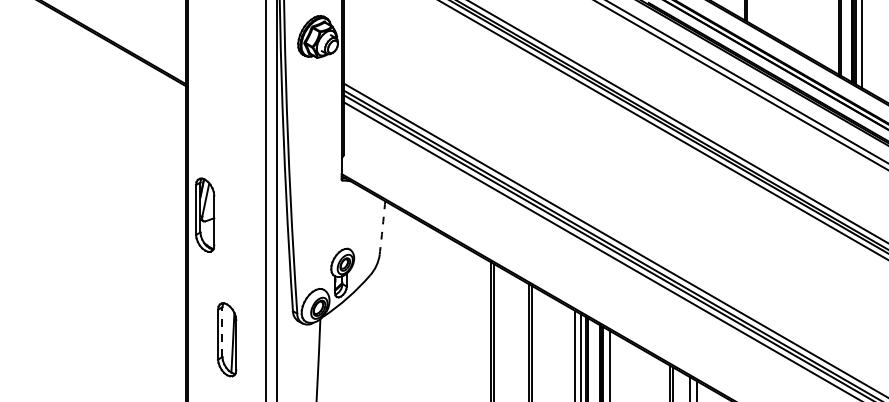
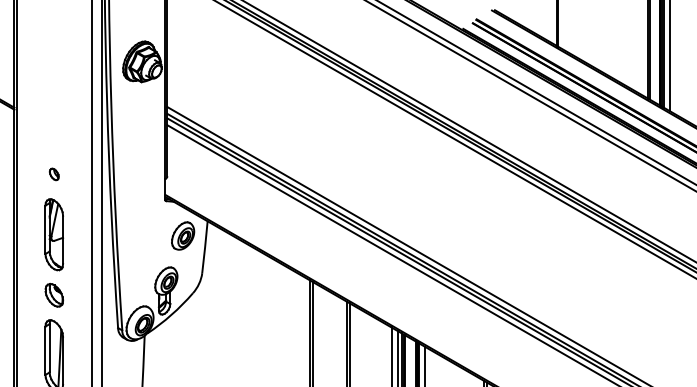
part: (226, 152) -> (53, 174), added
part: (205, 214) -> (54, 234), moved
part: (359, 216) -> (182, 236), added
arc: (382, 228) -> (204, 247), dashed -> solid
part: (227, 277) -> (54, 295), added
line: (222, 332) -> (49, 348), dashed -> solid

